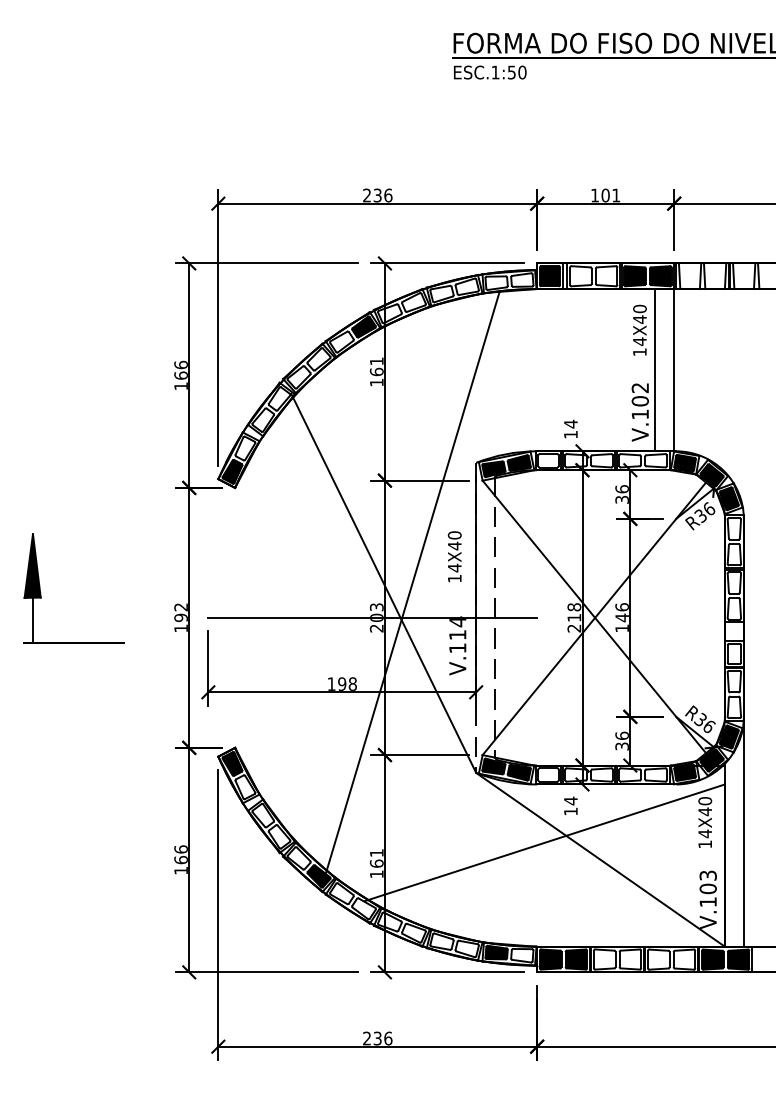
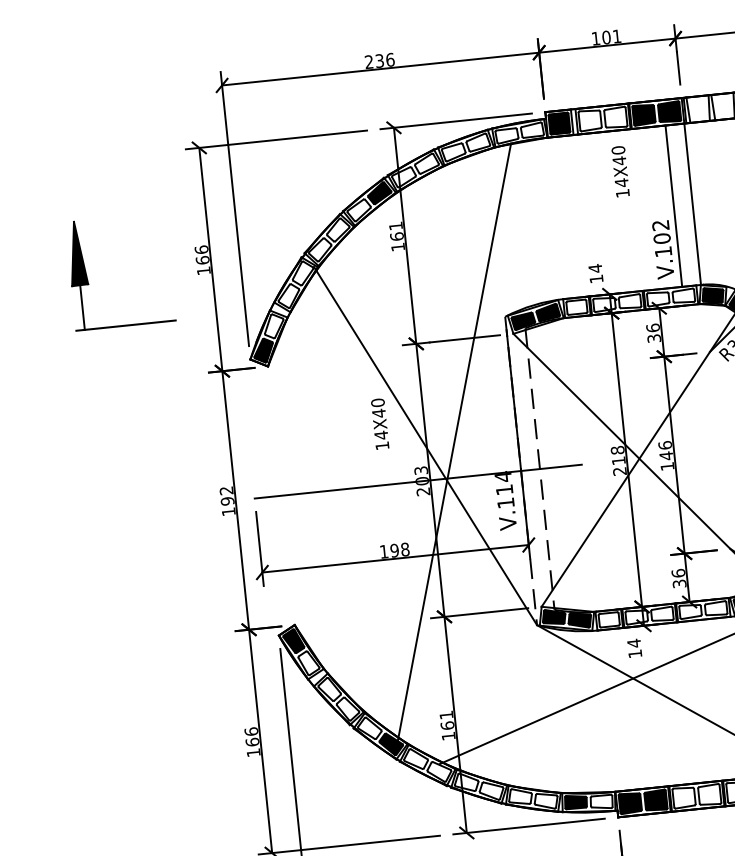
text: (639, 329) -> (620, 170), moved
text: (454, 556) -> (379, 423), moved
part: (41, 593) -> (88, 280), moved

